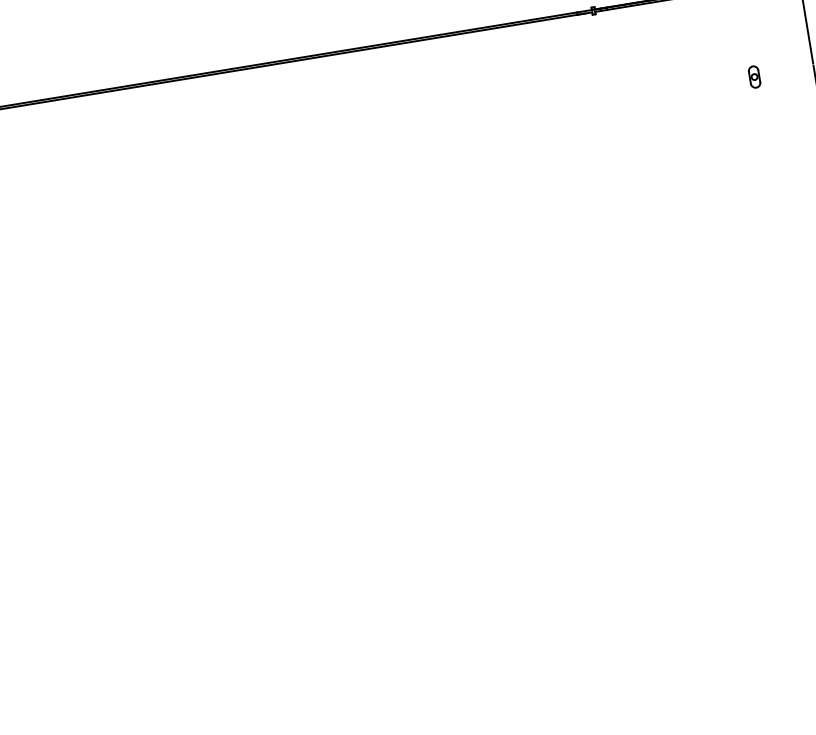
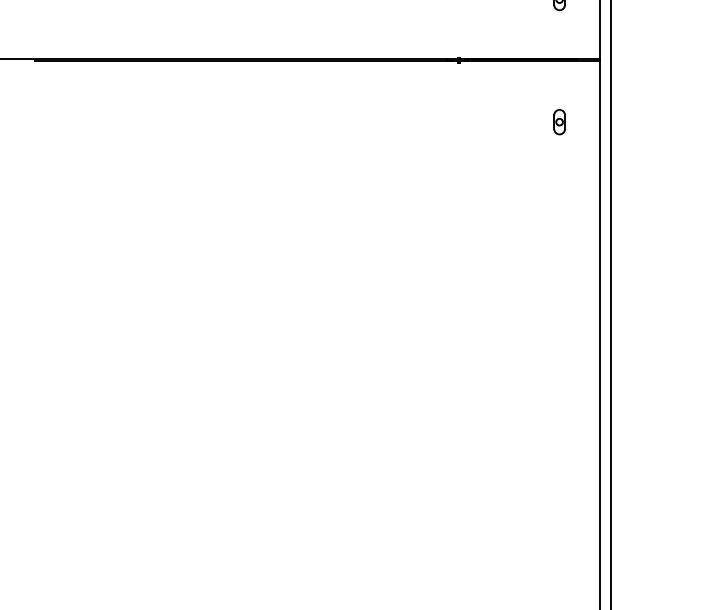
part: (754, 77) -> (559, 122), size x1.67

